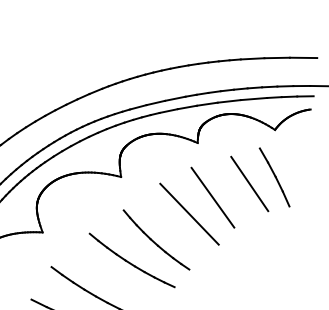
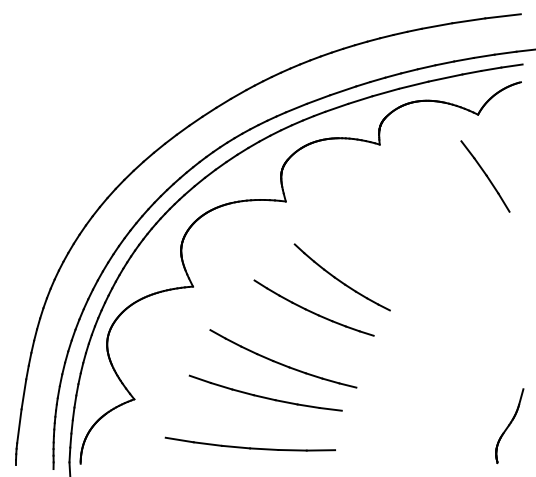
line: (249, 184) -> (453, 189), removed
line: (212, 197) -> (408, 212), removed
line: (189, 214) -> (380, 238), removed

